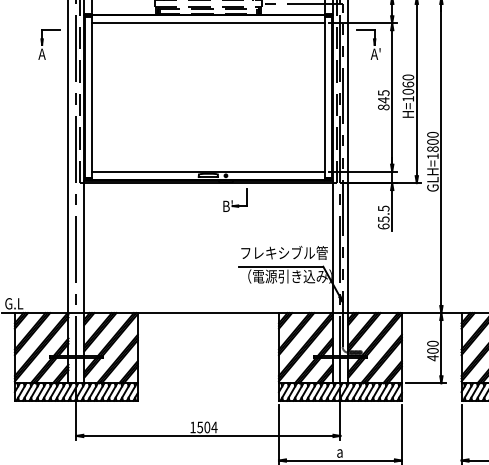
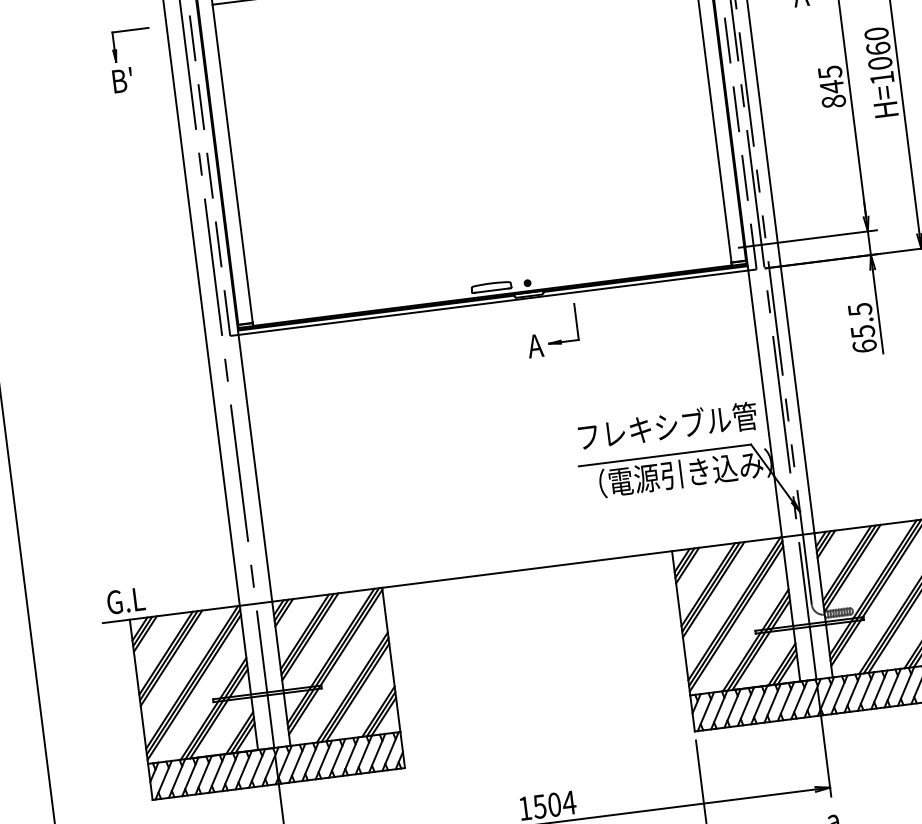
text: (43, 53) -> (121, 79), A -> B'
line: (207, 171) -> (488, 279), removed
text: (227, 205) -> (538, 343), B' -> A

